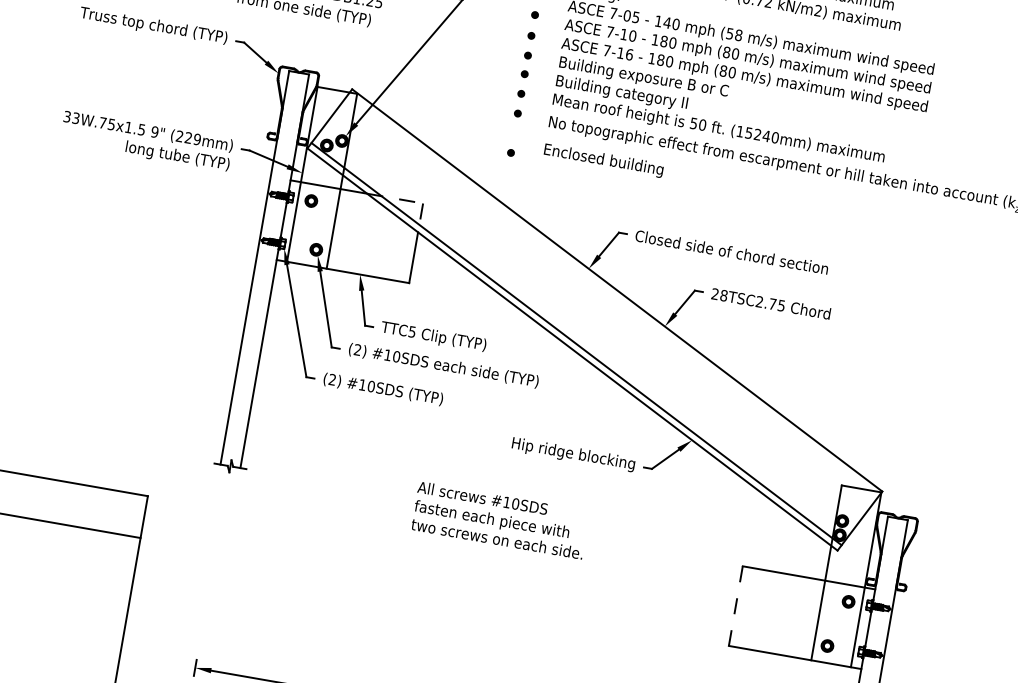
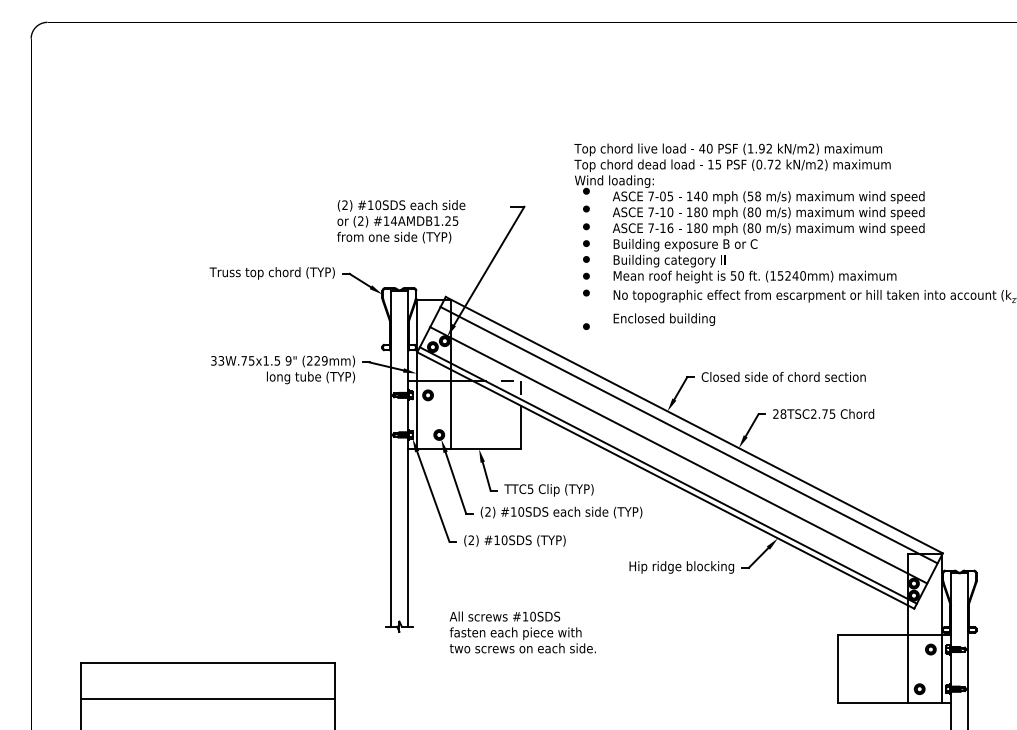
line: (608, 300) -> (688, 434), added
line: (592, 322) -> (678, 455), added
text: (500, 520) -> (522, 632), moved
line: (736, 606) -> (838, 669), dashed -> solid

